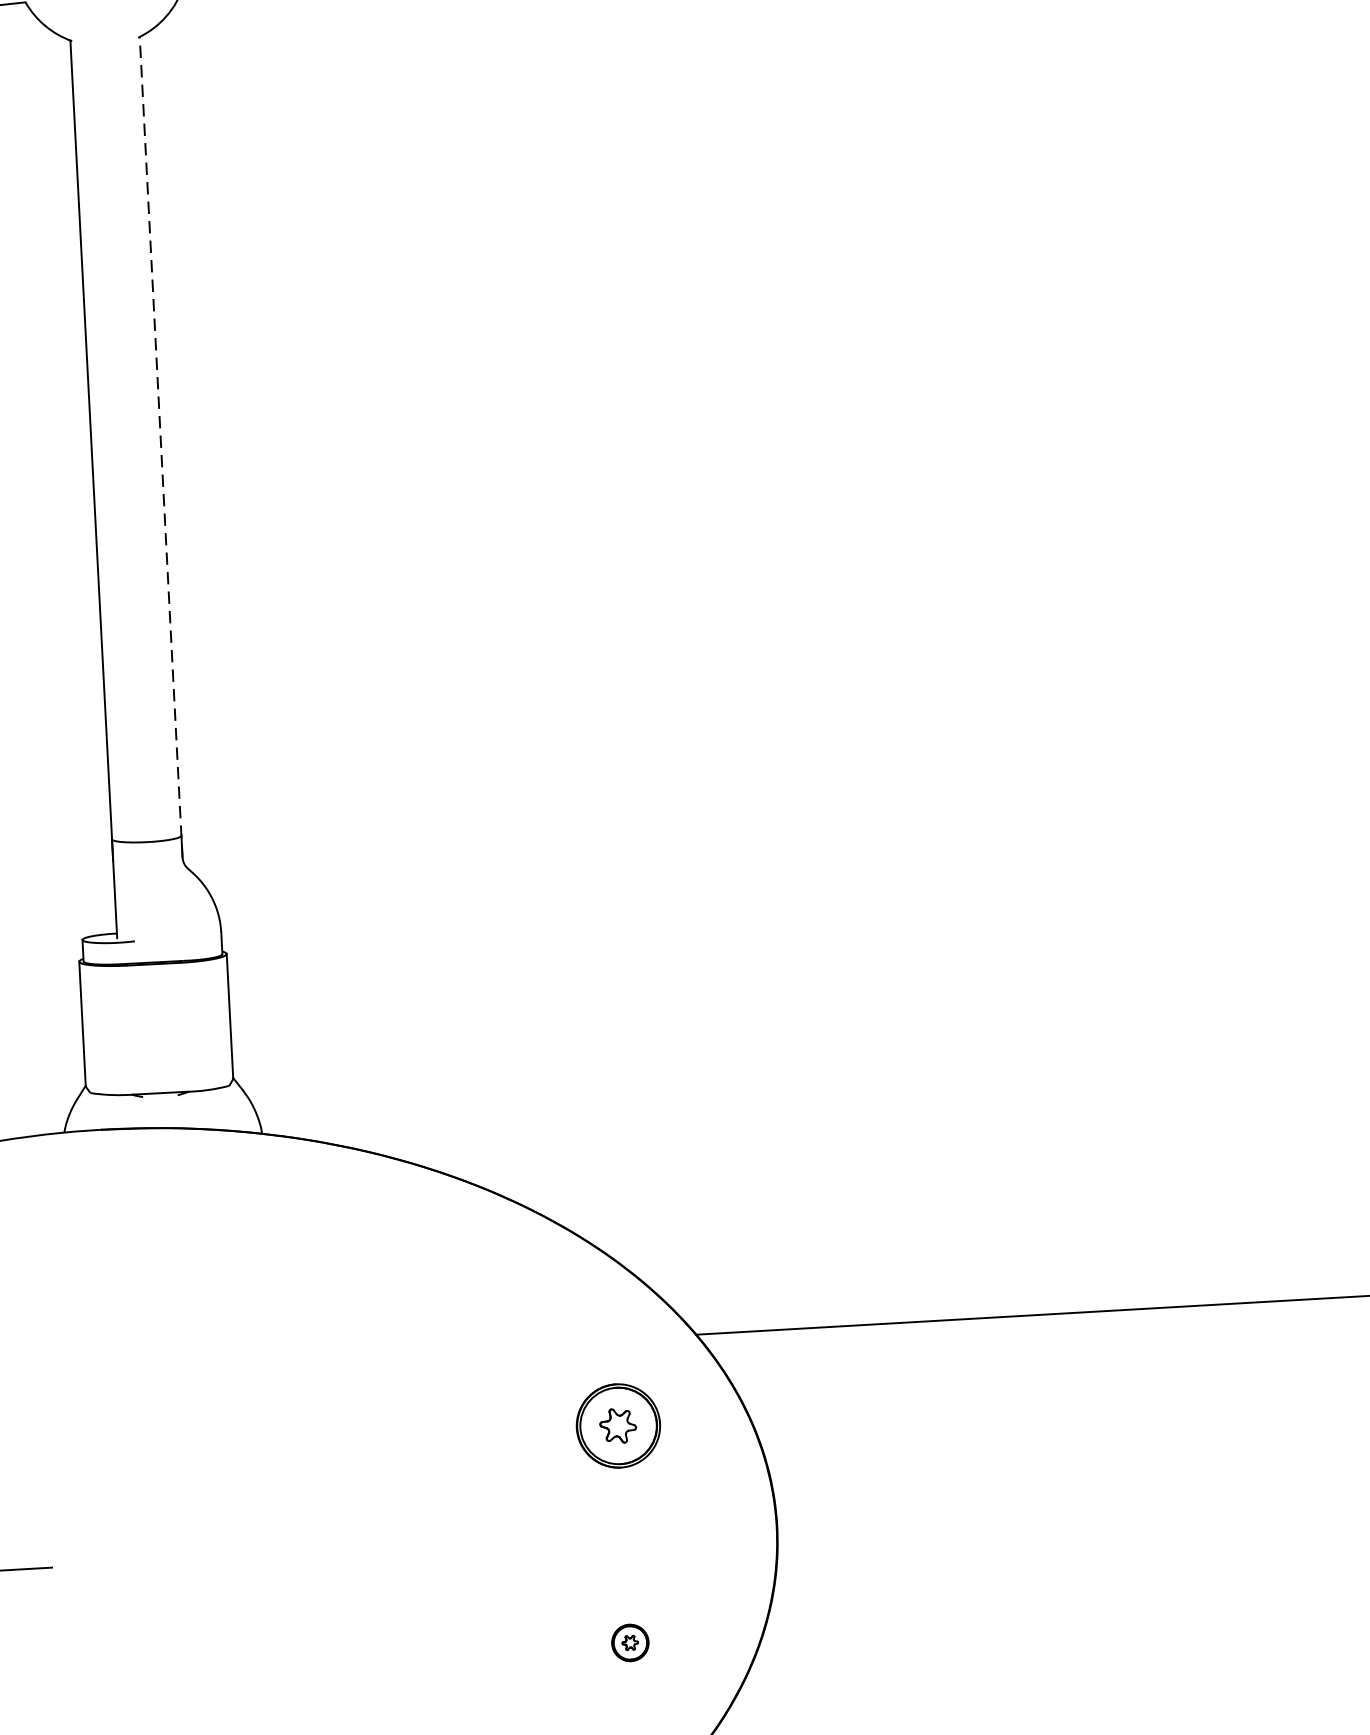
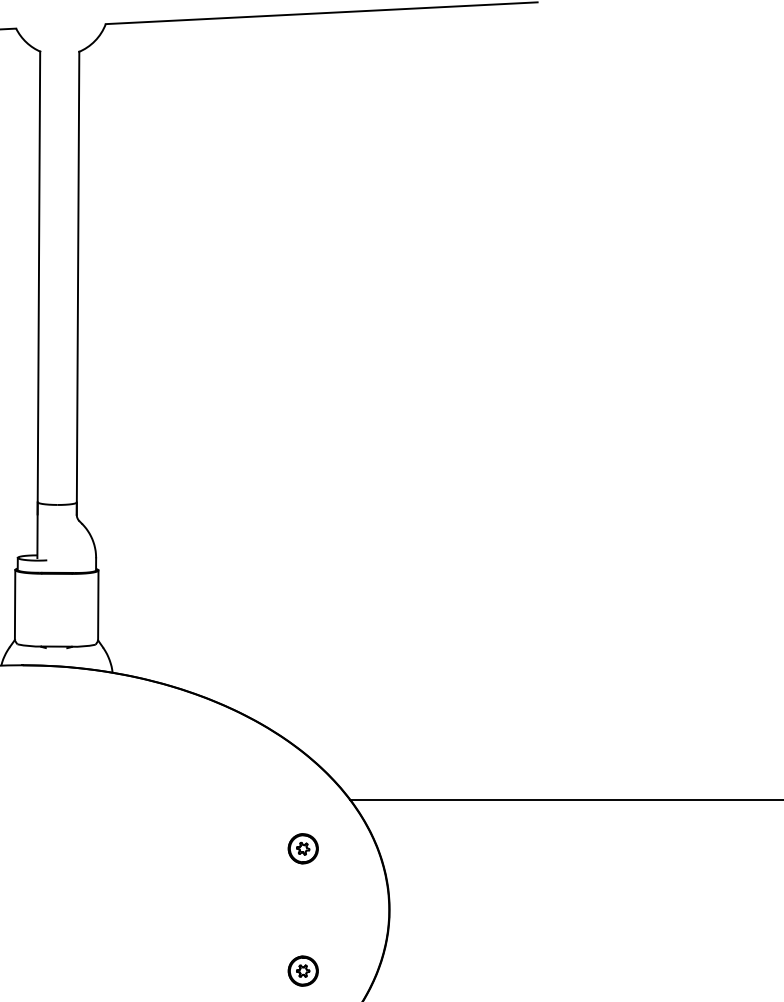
line: (161, 445) -> (78, 282), dashed -> solid
part: (616, 1425) -> (302, 848), size x0.62
part: (629, 1641) -> (302, 970), size x1.43

